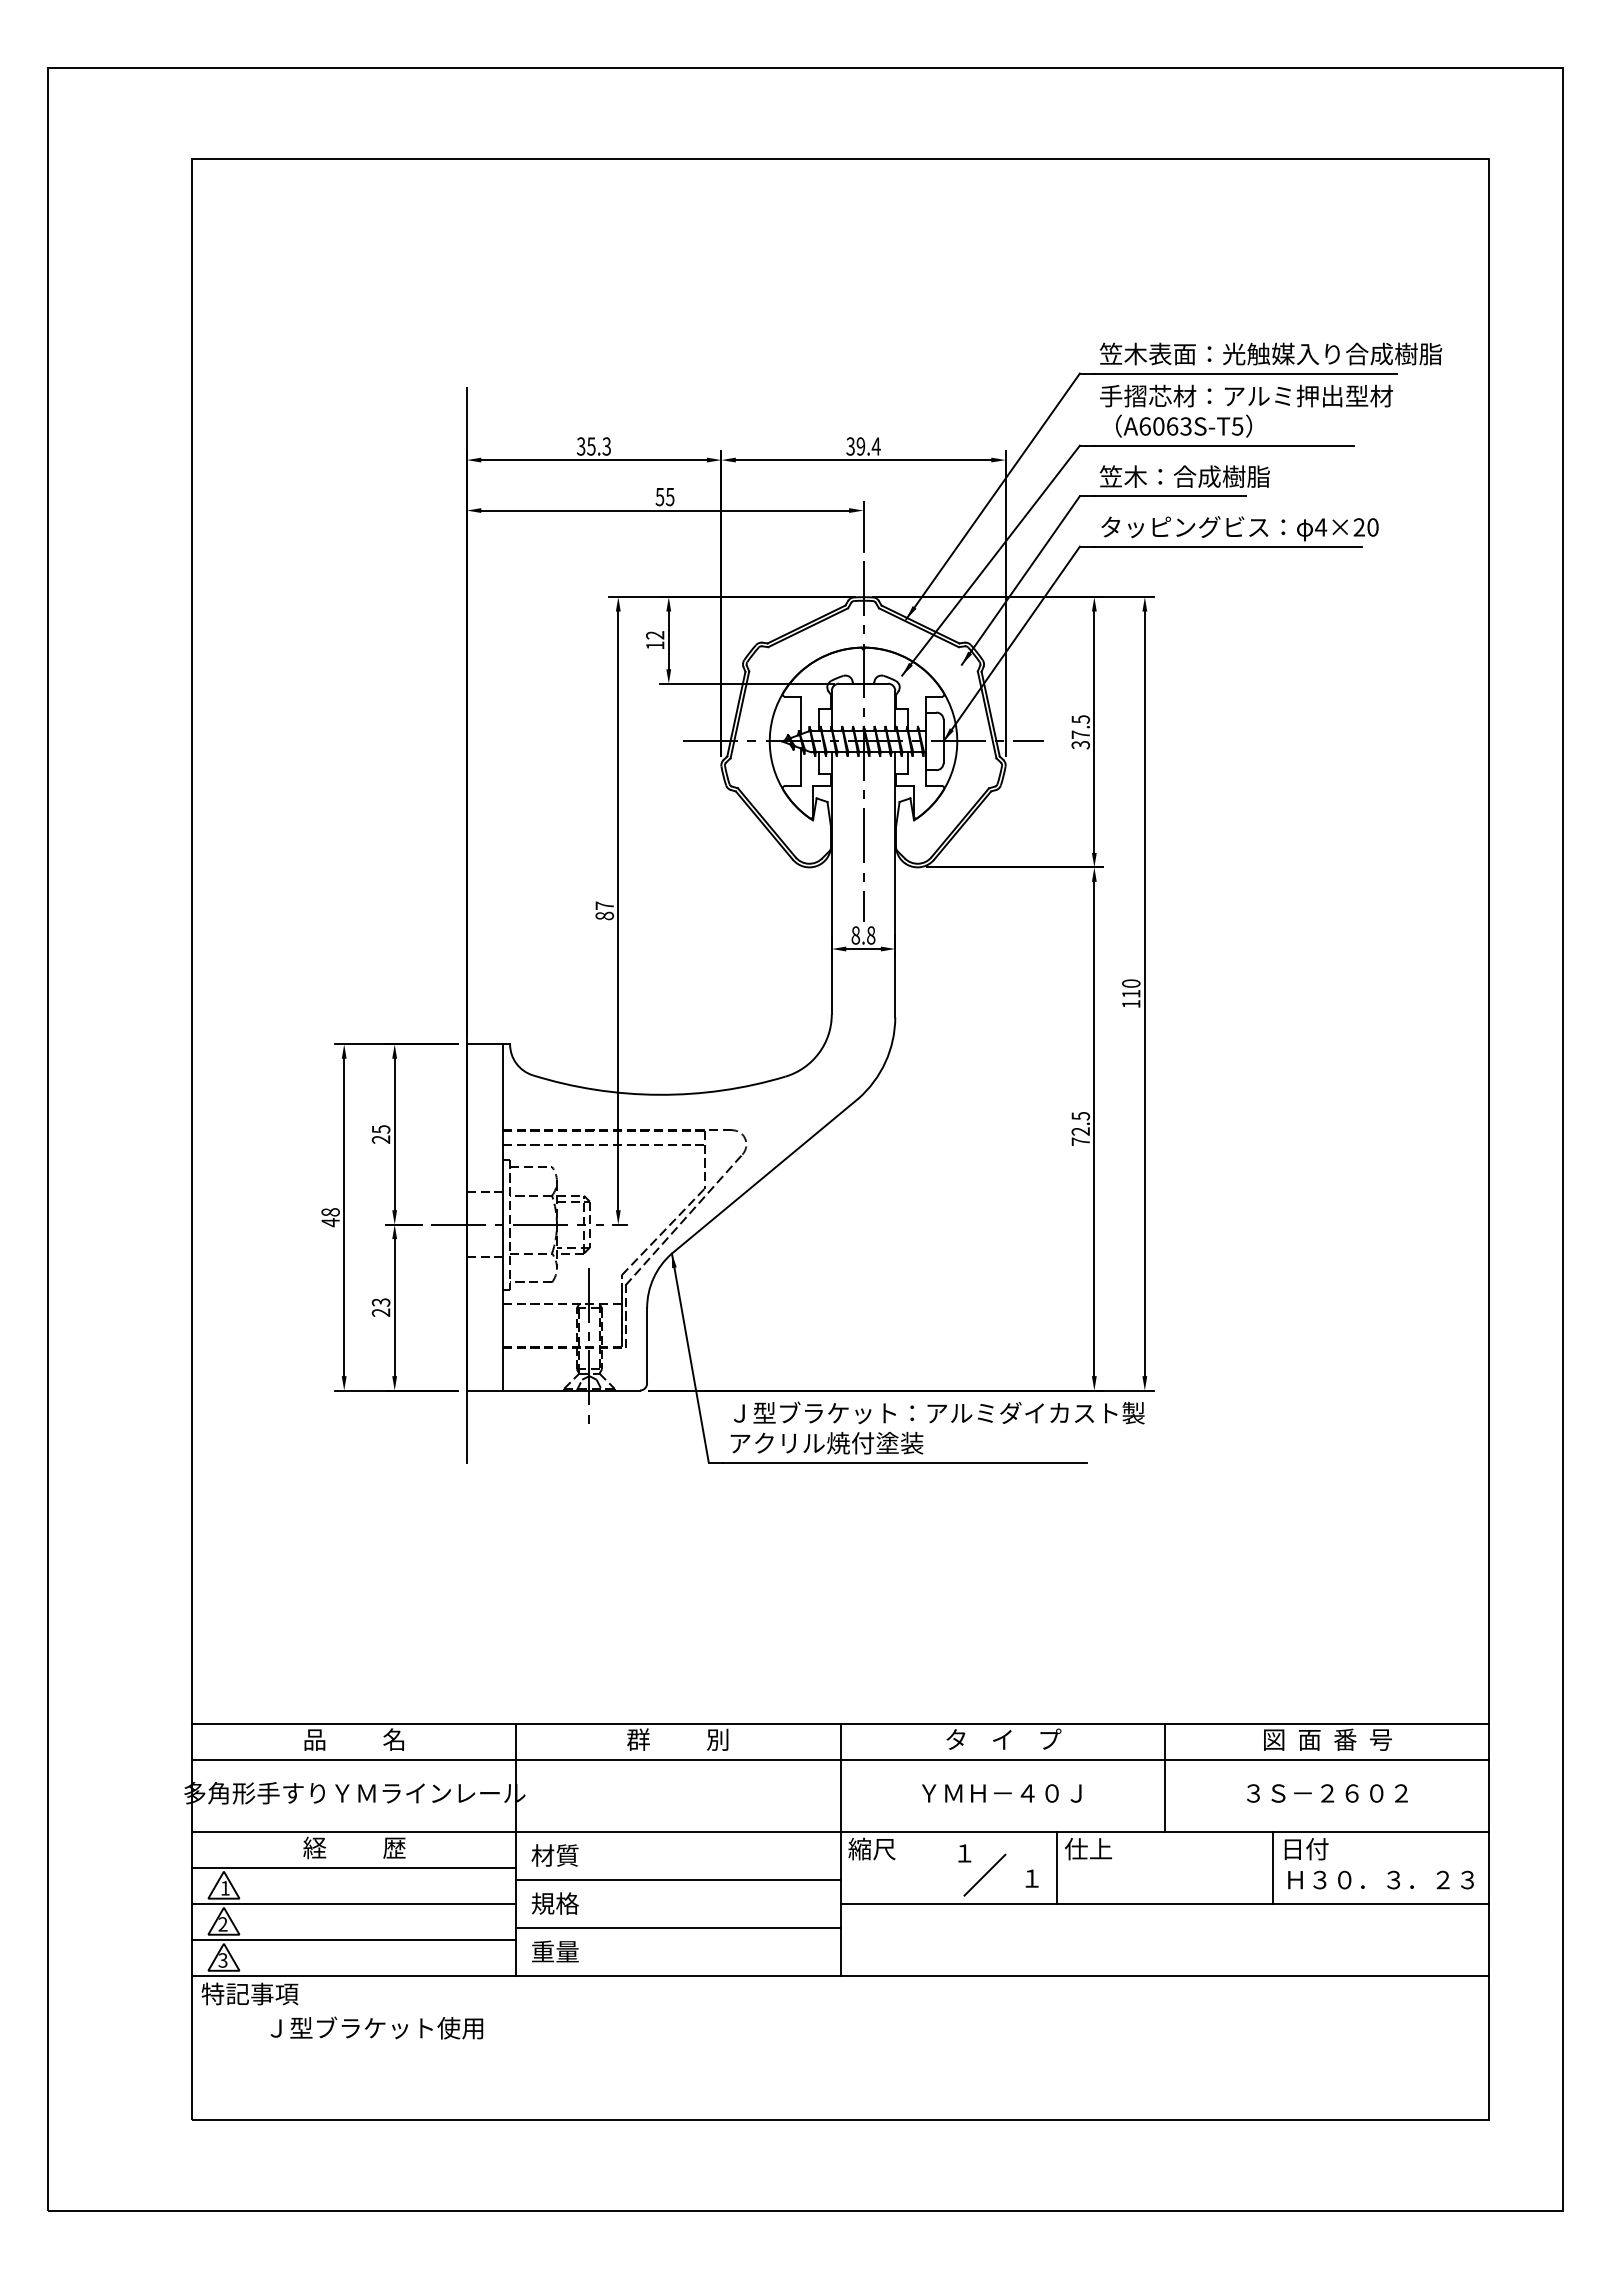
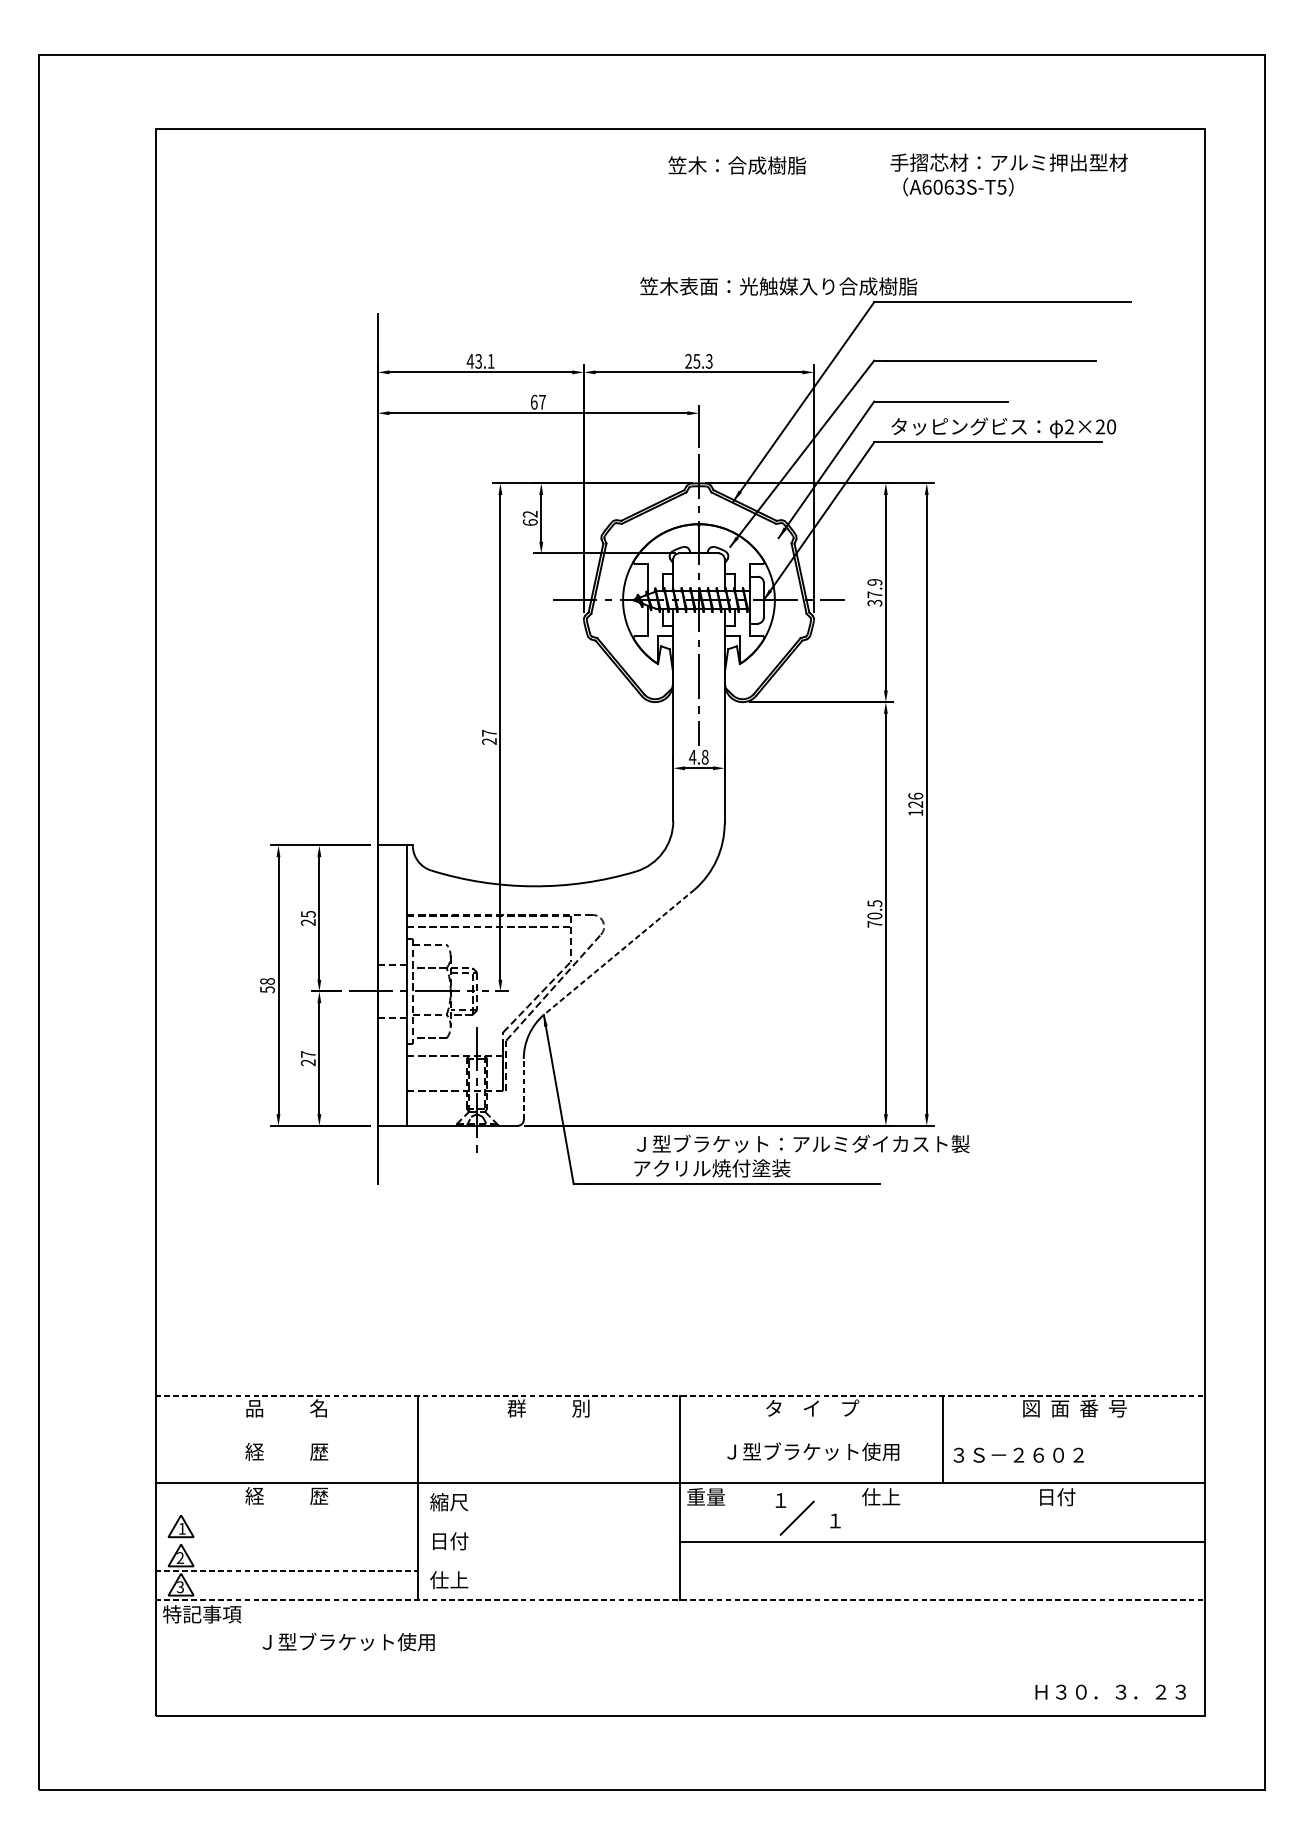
text: (1270, 353) -> (778, 286), moved
text: (1246, 410) -> (1009, 174), moved
text: (593, 446) -> (480, 361), 35.3 -> 43.1
text: (863, 446) -> (698, 361), 39.4 -> 25.3
text: (1184, 476) -> (737, 165), moved
text: (664, 496) -> (537, 401), 55 -> 67
text: (1320, 527) -> (1068, 426), 4×20 -> 2×20
text: (655, 645) -> (530, 522), 12 -> 62
text: (1080, 719) -> (874, 582), 37.5 -> 37.9
text: (604, 915) -> (489, 741), 87 -> 27
text: (855, 935) -> (692, 757), 8.8 -> 4.8
text: (1131, 988) -> (915, 800), 110 -> 126
text: (1080, 1131) -> (874, 916), 72.5 -> 70.5
line: (765, 1176) -> (619, 952), solid -> dashed
text: (330, 1222) -> (267, 989), 48 -> 58
text: (380, 1302) -> (307, 1054), 23 -> 27
line: (647, 1345) -> (524, 1089), solid -> dashed
text: (937, 1427) -> (801, 1155), moved
line: (841, 1723) -> (681, 1395), solid -> dashed
line: (840, 1759) -> (680, 1424), removed
text: (1004, 1792) -> (813, 1451), ＹＭＨ－４０Ｊ -> Ｊ型ブラケット使用
text: (354, 1793) -> (286, 1452), 多角形手すりＹＭラインレール -> 経          歴
text: (1327, 1793) -> (1018, 1455), moved
text: (871, 1848) -> (705, 1496), 縮尺 -> 重量
text: (554, 1855) -> (448, 1502), 材質 -> 縮尺
line: (1057, 1867) -> (856, 1511), removed
line: (1273, 1867) -> (1030, 1511), removed
line: (354, 1868) -> (286, 1512), removed
text: (1380, 1879) -> (1110, 1691), moved
line: (678, 1880) -> (549, 1522), removed
text: (554, 1903) -> (448, 1541), 規格 -> 日付
line: (354, 1904) -> (286, 1541), removed
line: (678, 1928) -> (549, 1561), removed
line: (354, 1940) -> (286, 1571), solid -> dashed
text: (554, 1951) -> (448, 1579), 重量 -> 仕上
line: (841, 1976) -> (681, 1600), solid -> dashed
text: (376, 2027) -> (348, 1641), moved

